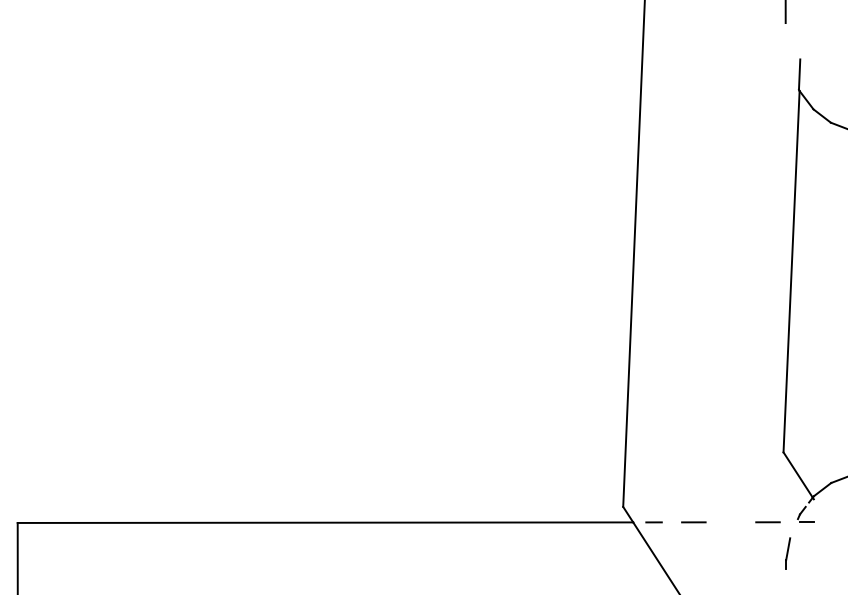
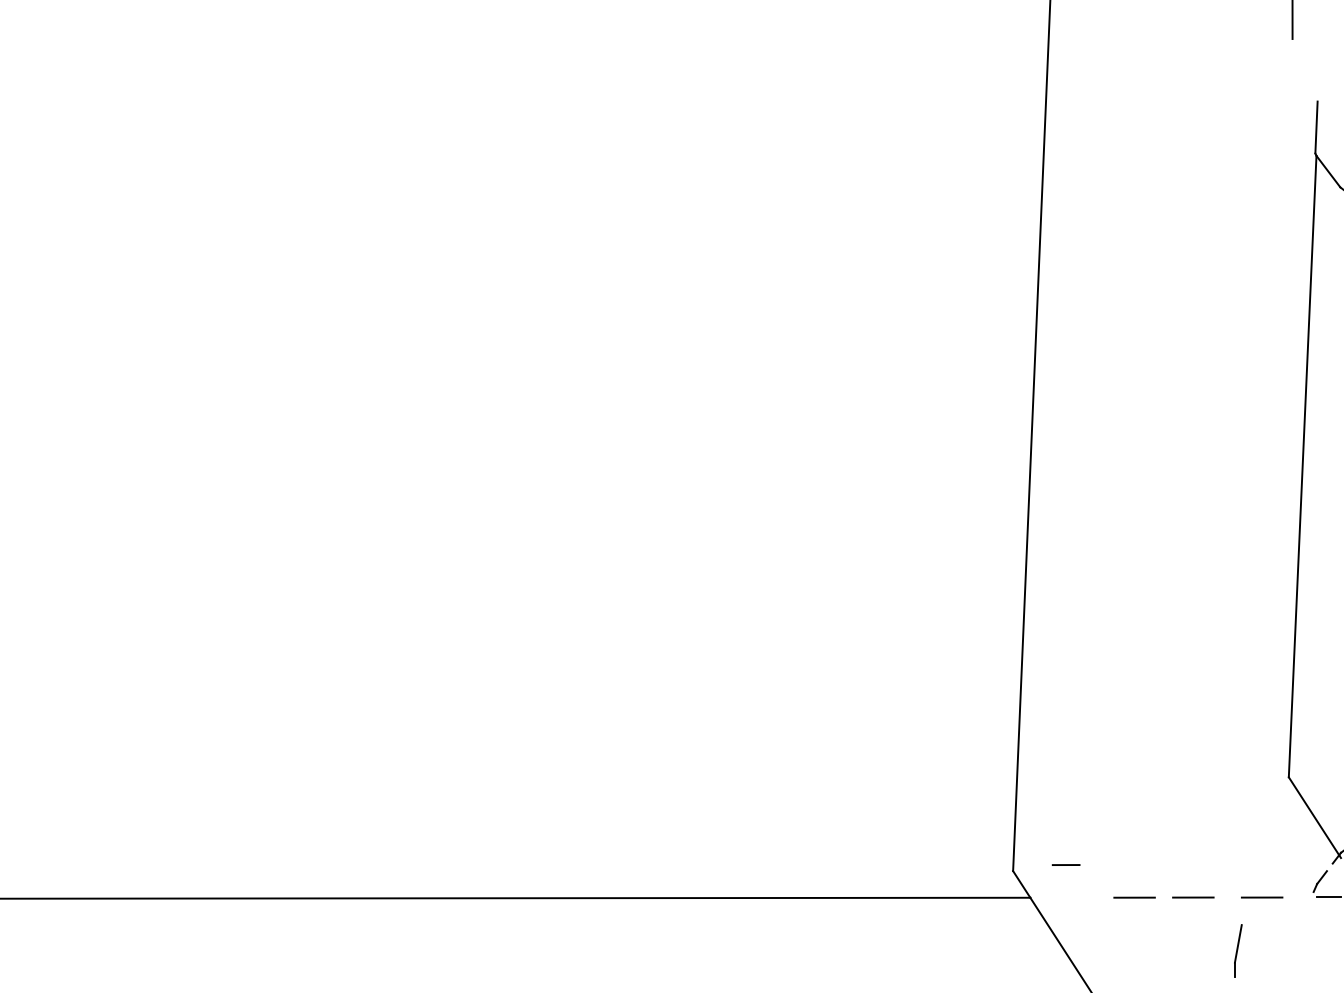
line: (653, 522) -> (1065, 865), moved
line: (727, 522) -> (1192, 897), added
line: (788, 553) -> (1238, 951), moved

